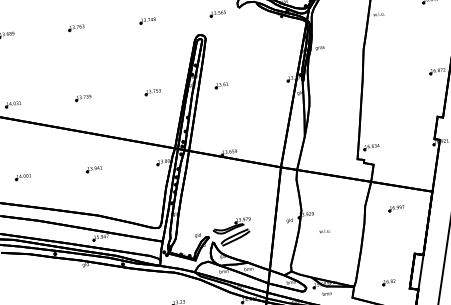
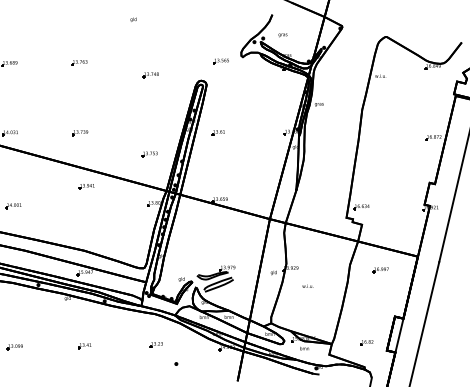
part: (147, 21) -> (150, 75), moved
part: (152, 92) -> (149, 154), moved
part: (94, 169) -> (86, 186), moved

